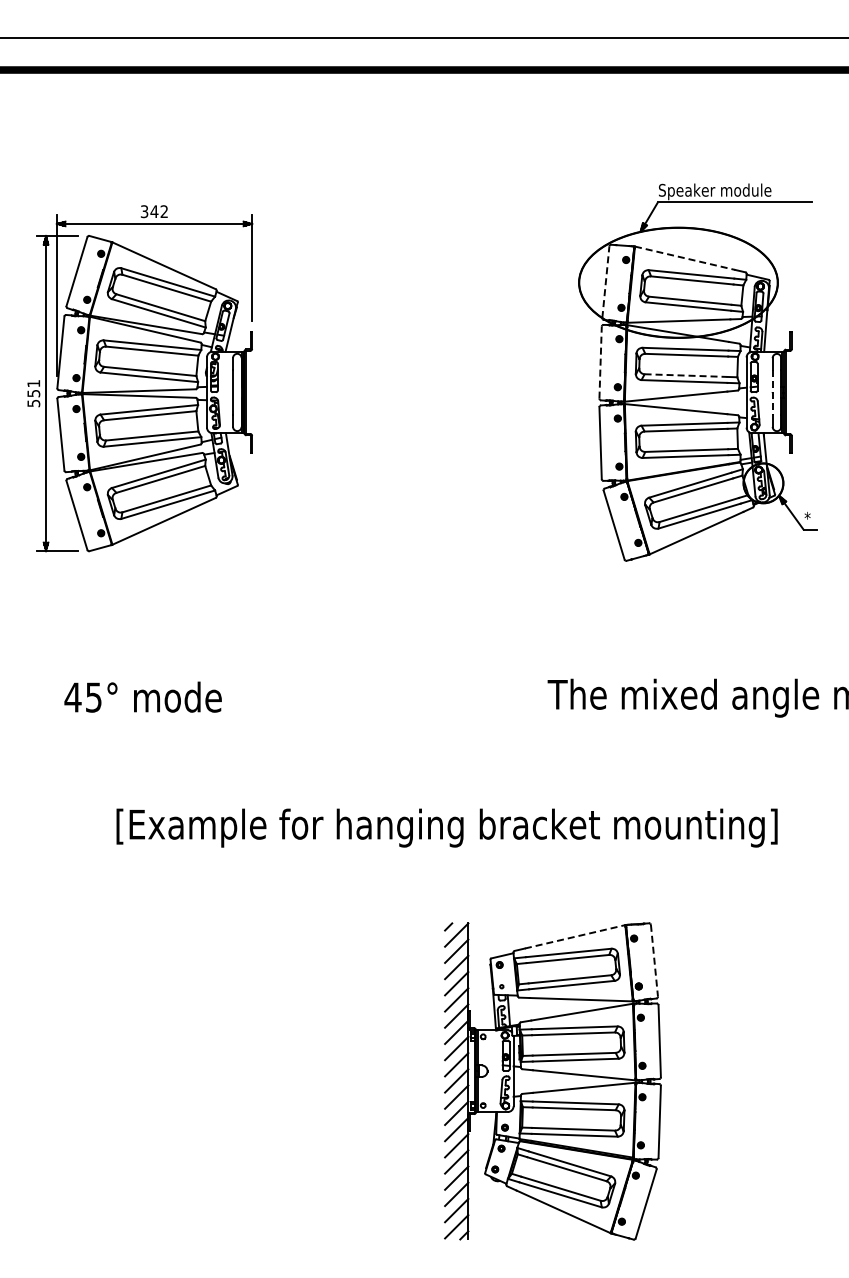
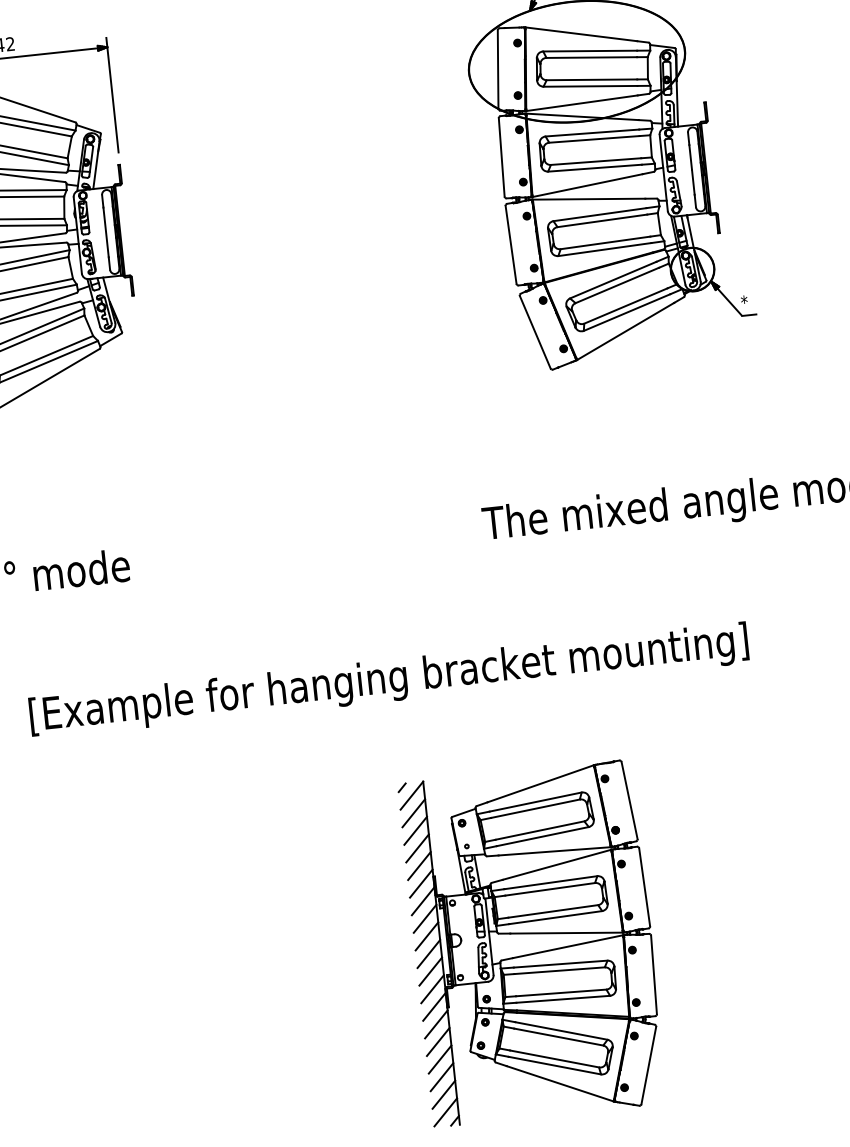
line: (685, 258) -> (581, 34), dashed -> solid
line: (605, 281) -> (497, 68), dashed -> solid
line: (600, 362) -> (501, 157), dashed -> solid
line: (686, 375) -> (596, 161), dashed -> solid
line: (772, 392) -> (691, 169), dashed -> solid
line: (575, 936) -> (541, 783), dashed -> solid
line: (654, 961) -> (629, 801), dashed -> solid

